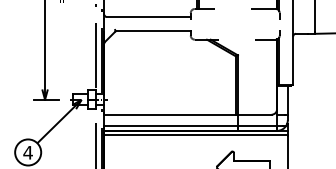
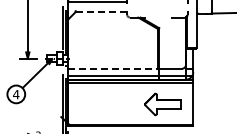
line: (153, 30) -> (101, 11), solid -> dashed
line: (170, 114) -> (113, 68), solid -> dashed

